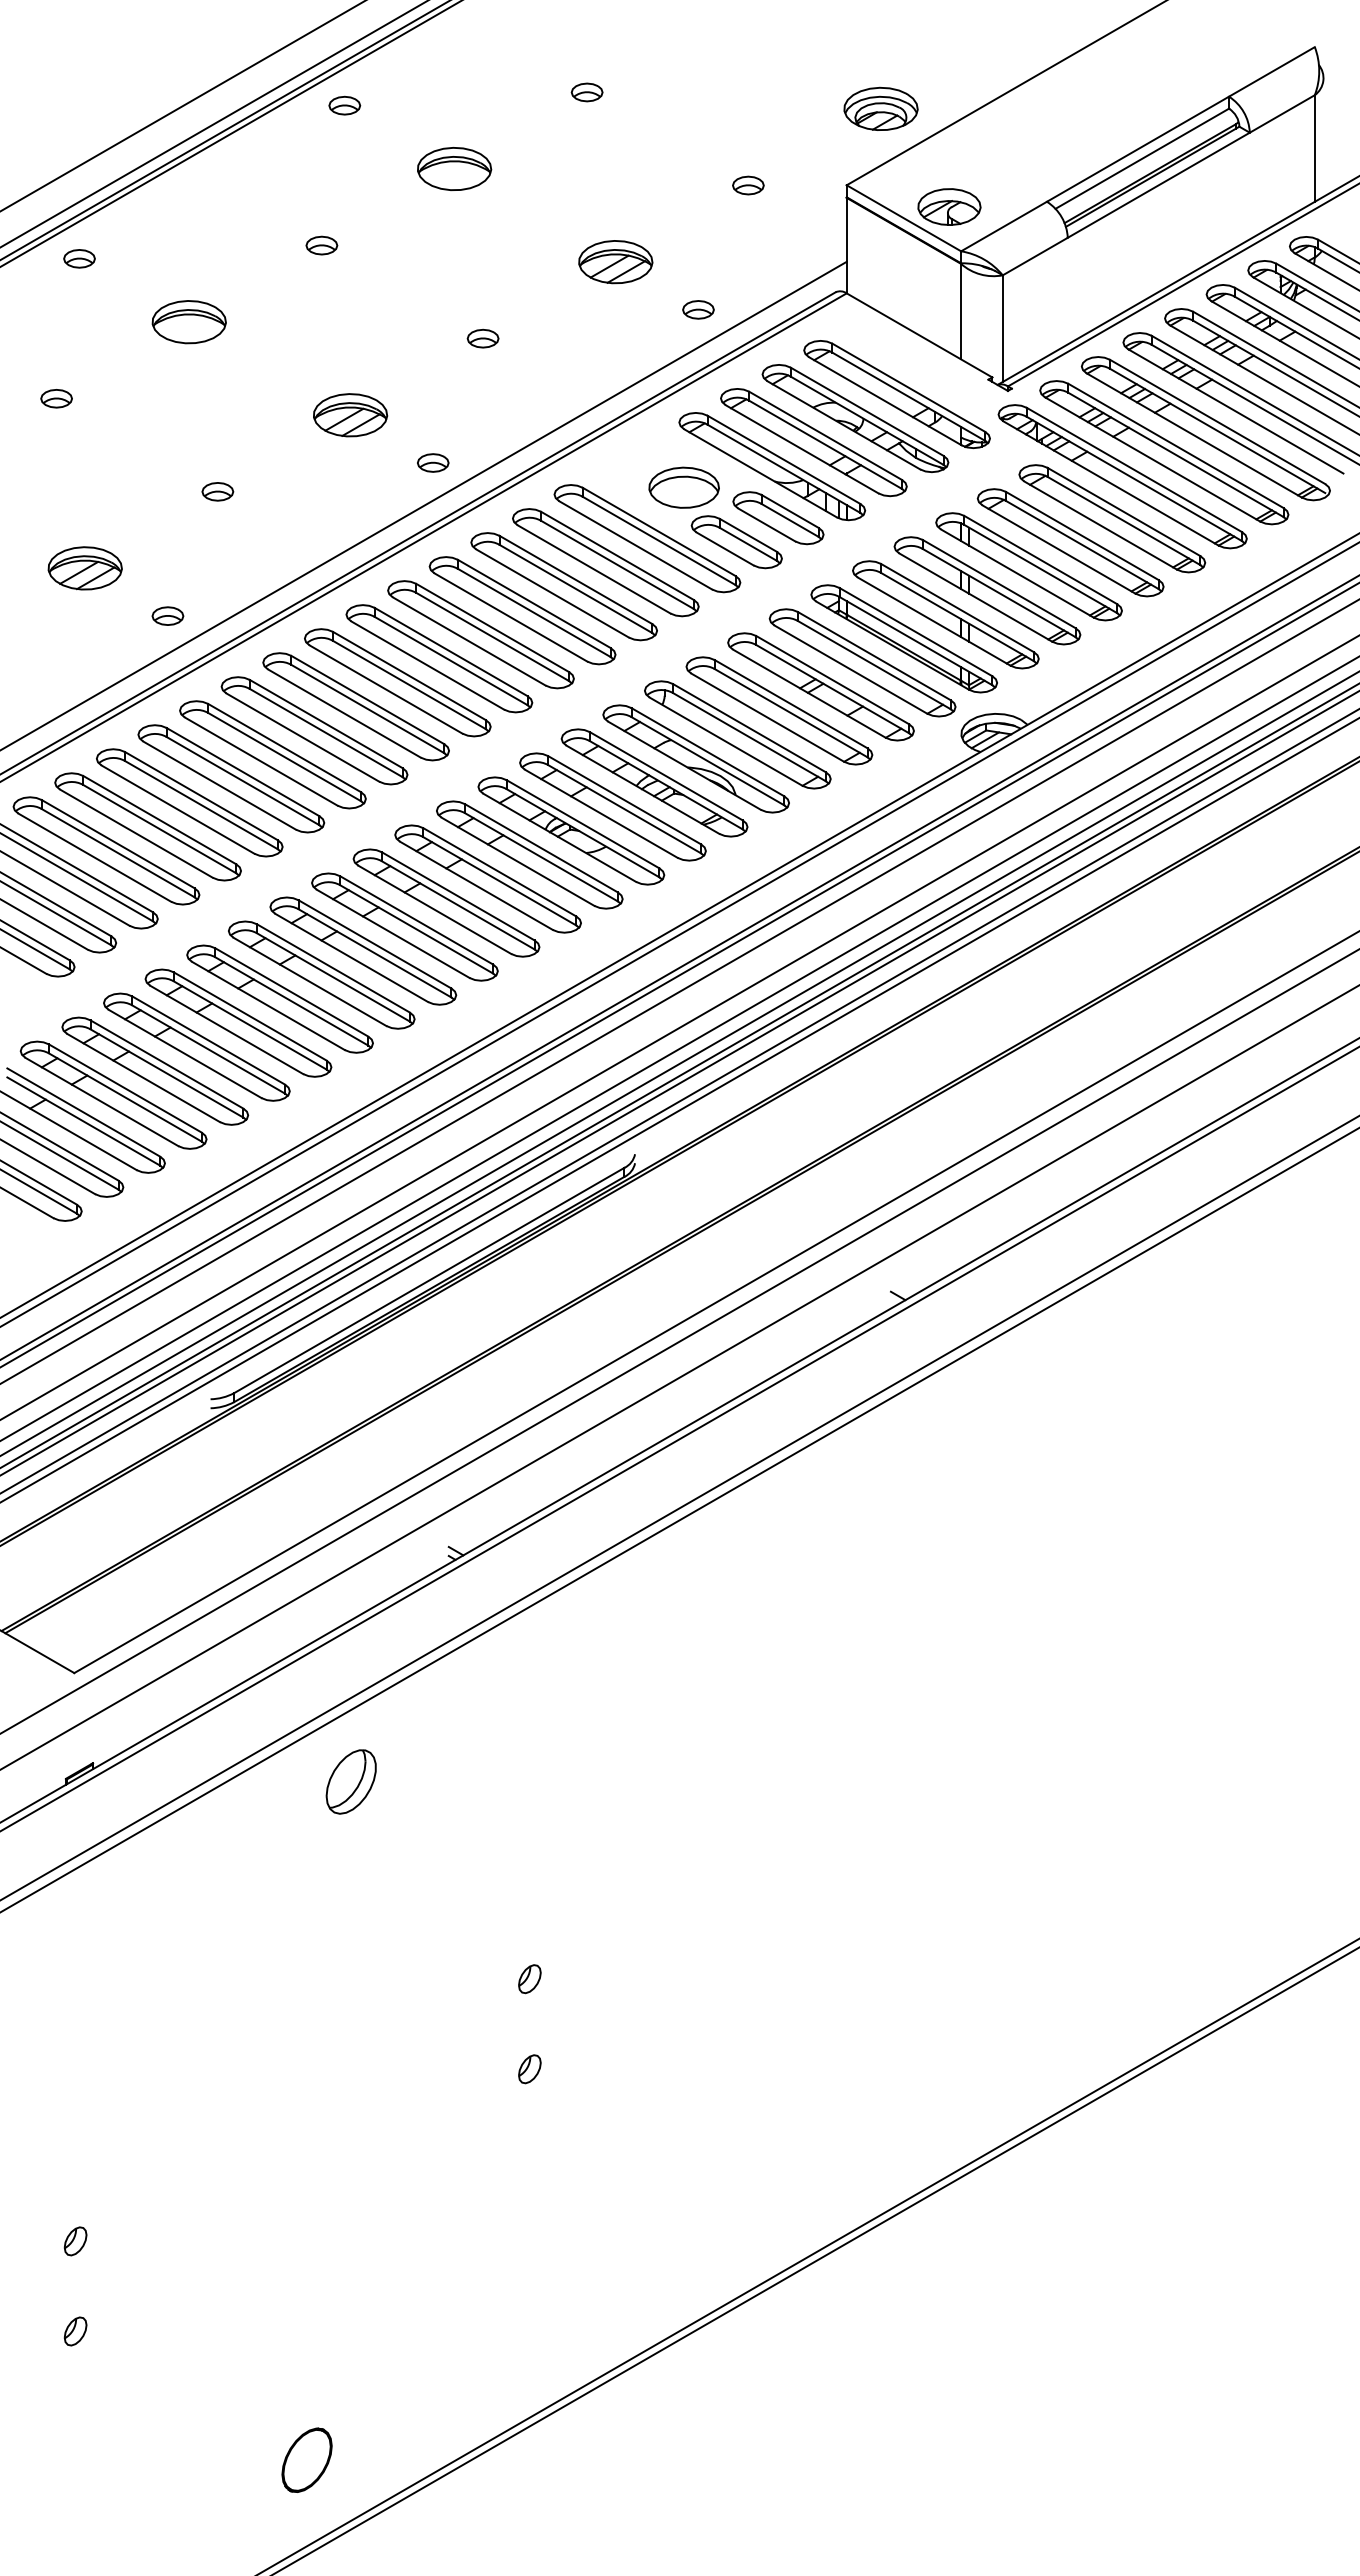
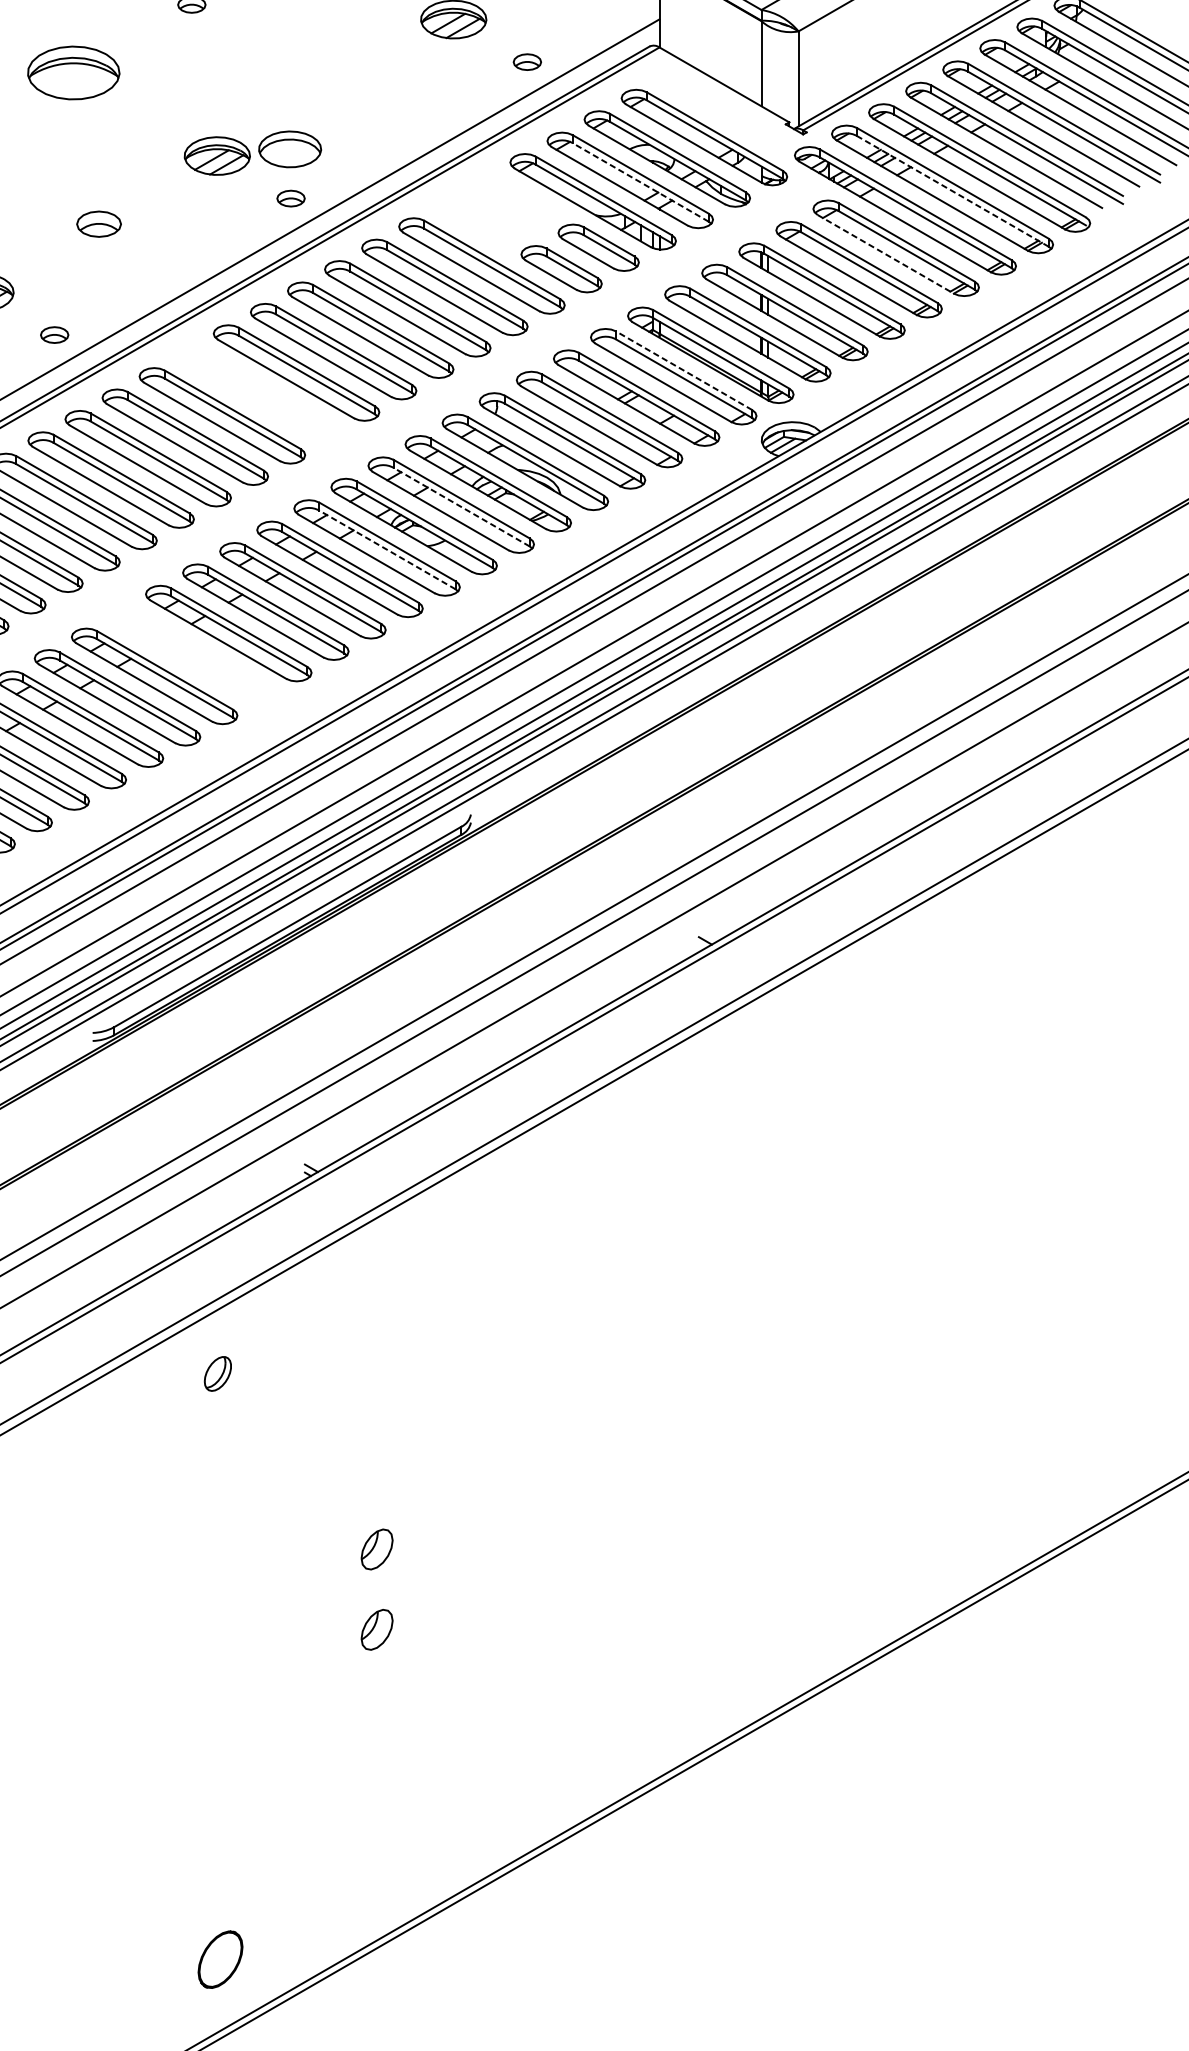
part: (188, 322) -> (72, 73), size x1.4
part: (482, 338) -> (334, 87), removed
line: (825, 444) -> (640, 182), solid -> dashed
line: (1175, 454) -> (952, 191), solid -> dashed
part: (683, 487) -> (289, 149), moved
part: (217, 491) -> (98, 224), size x1.6
line: (1101, 525) -> (886, 254), solid -> dashed
line: (873, 655) -> (683, 370), solid -> dashed
part: (397, 682) -> (259, 394), removed
line: (624, 809) -> (461, 507), solid -> dashed
line: (541, 857) -> (387, 550), solid -> dashed
part: (321, 974) -> (191, 654), removed
part: (350, 1781) -> (217, 1373), size x0.6
part: (529, 1979) -> (376, 1549), size x1.6
part: (529, 2069) -> (376, 1630), size x1.6
part: (306, 2459) -> (220, 1958), moved

